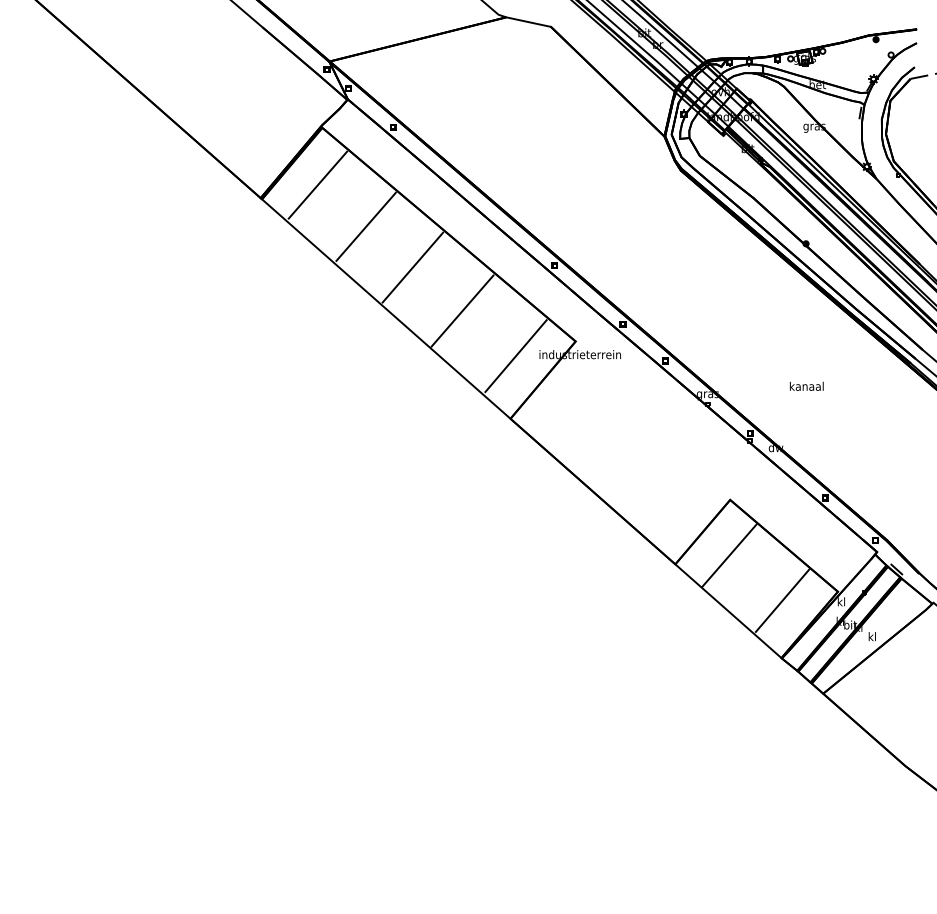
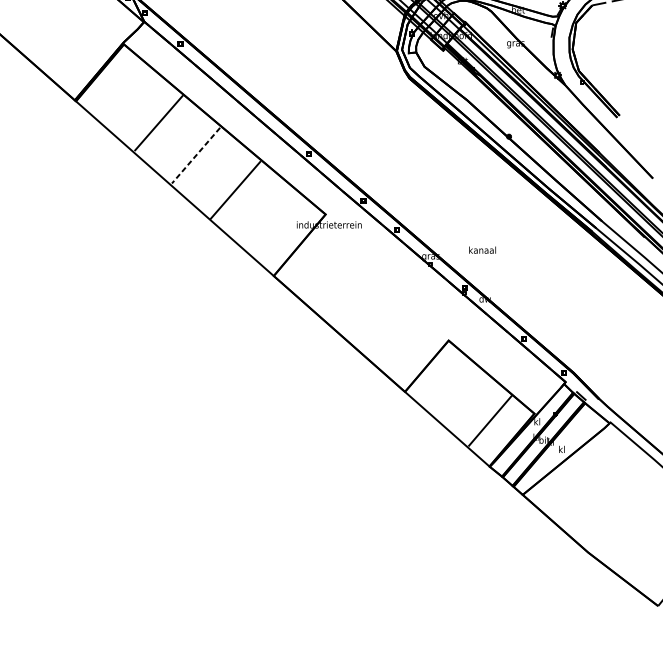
line: (317, 184) -> (120, 89), removed
line: (412, 268) -> (195, 156), solid -> dashed
line: (515, 356) -> (277, 226), removed
text: (806, 385) -> (482, 249), moved
line: (729, 555) -> (448, 384), removed

